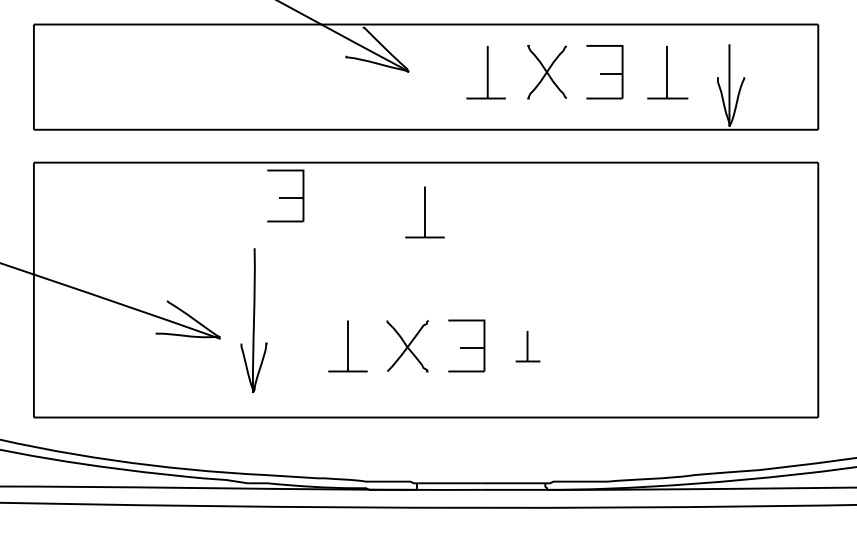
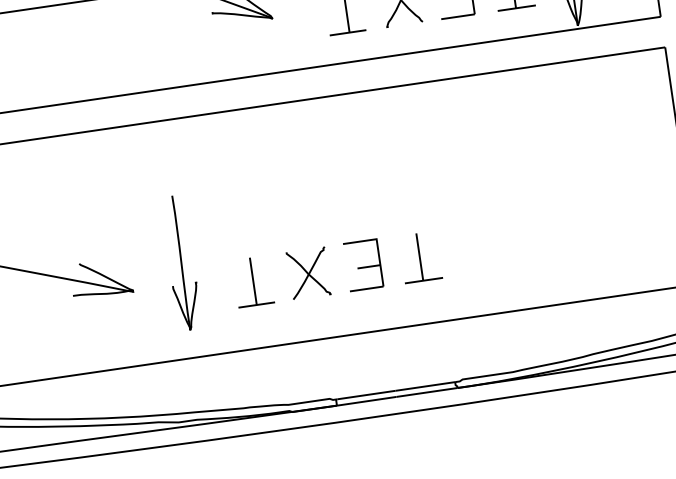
part: (285, 195) -> (174, 150), removed
part: (424, 212) -> (306, 147), removed
part: (253, 320) -> (180, 262), moved
part: (527, 346) -> (420, 257), size x1.67

